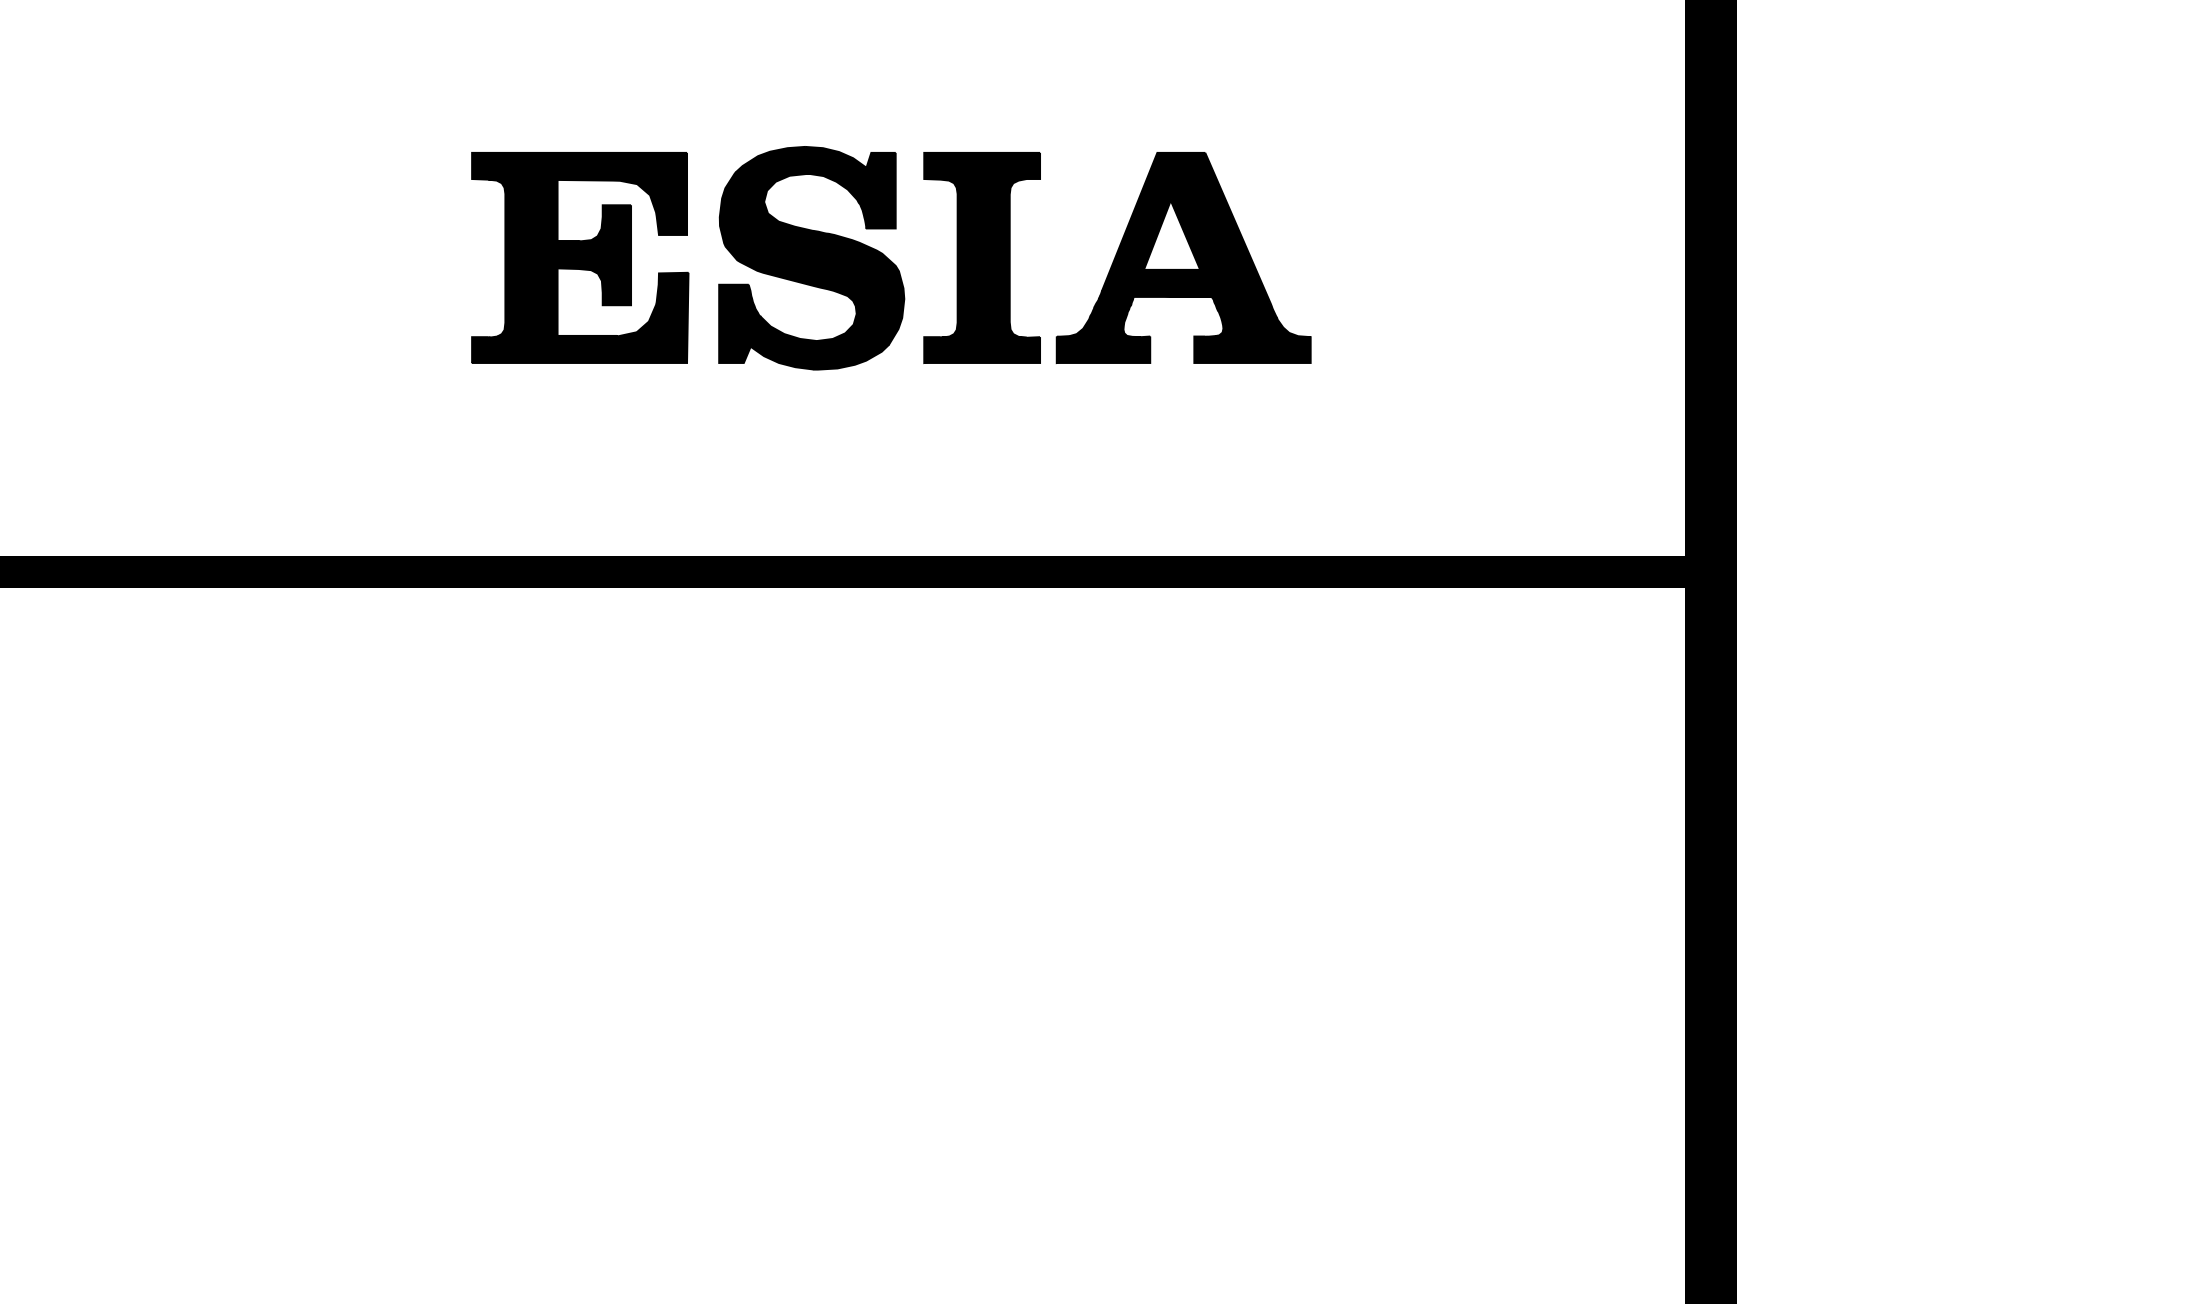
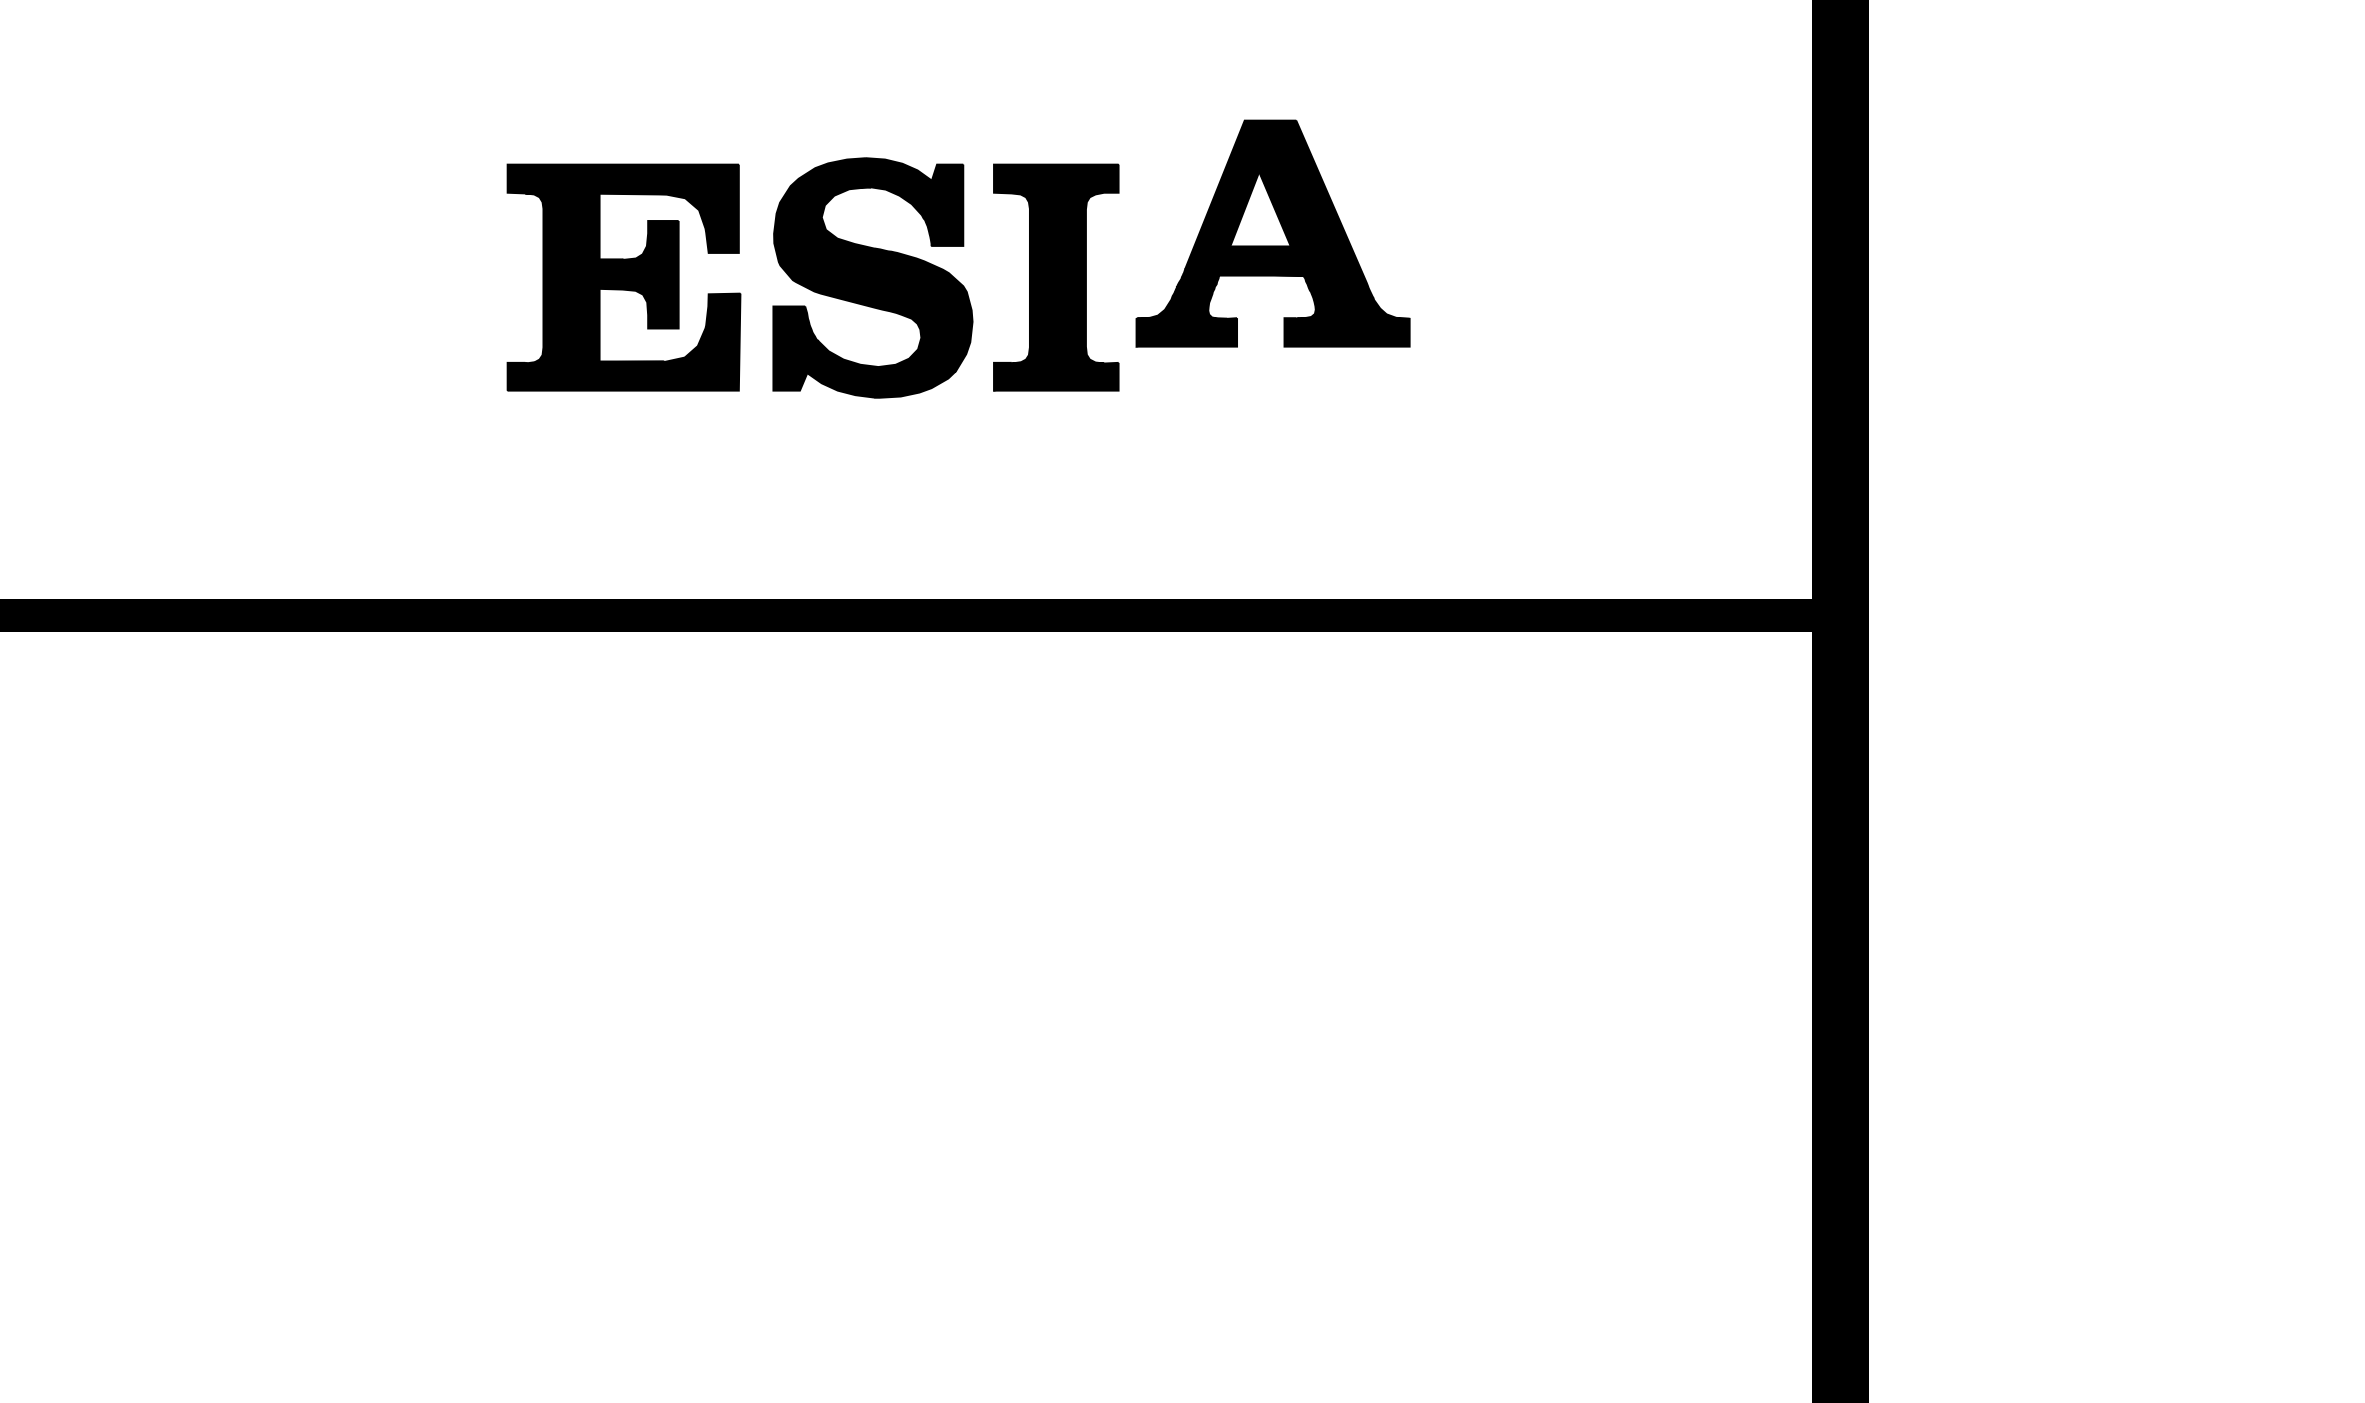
part: (1183, 257) -> (1272, 233), moved

